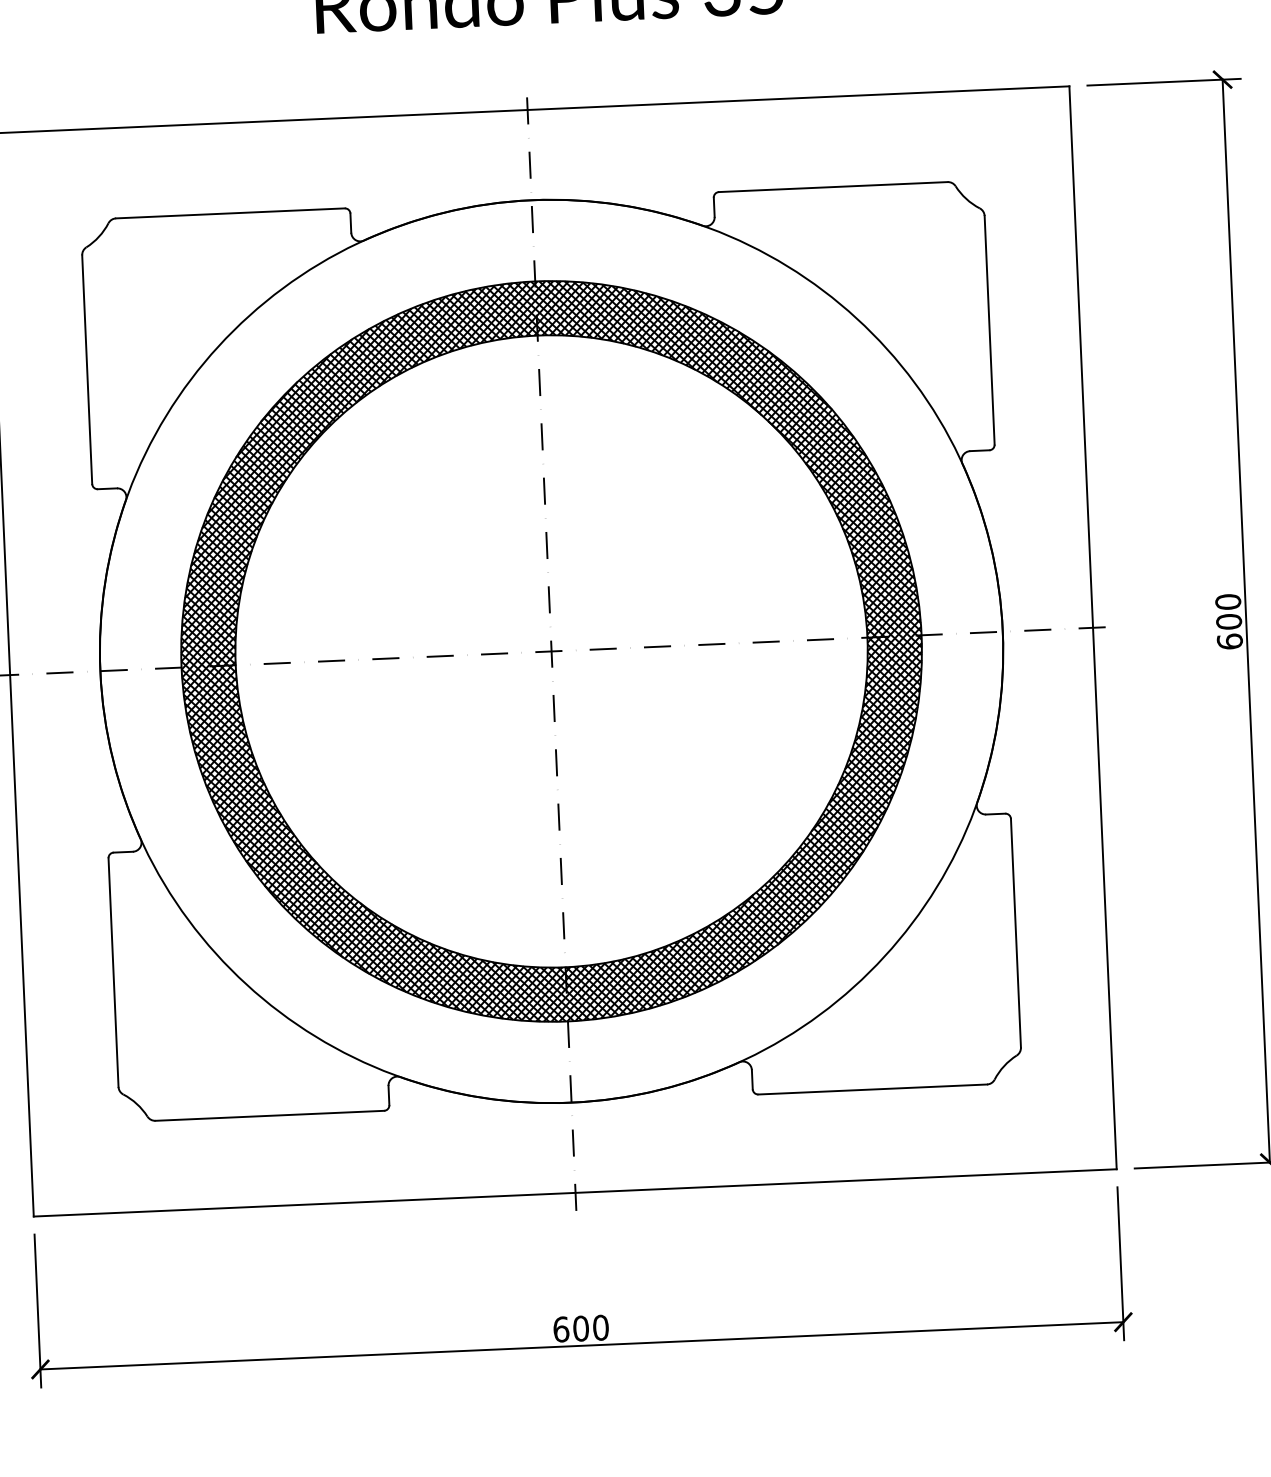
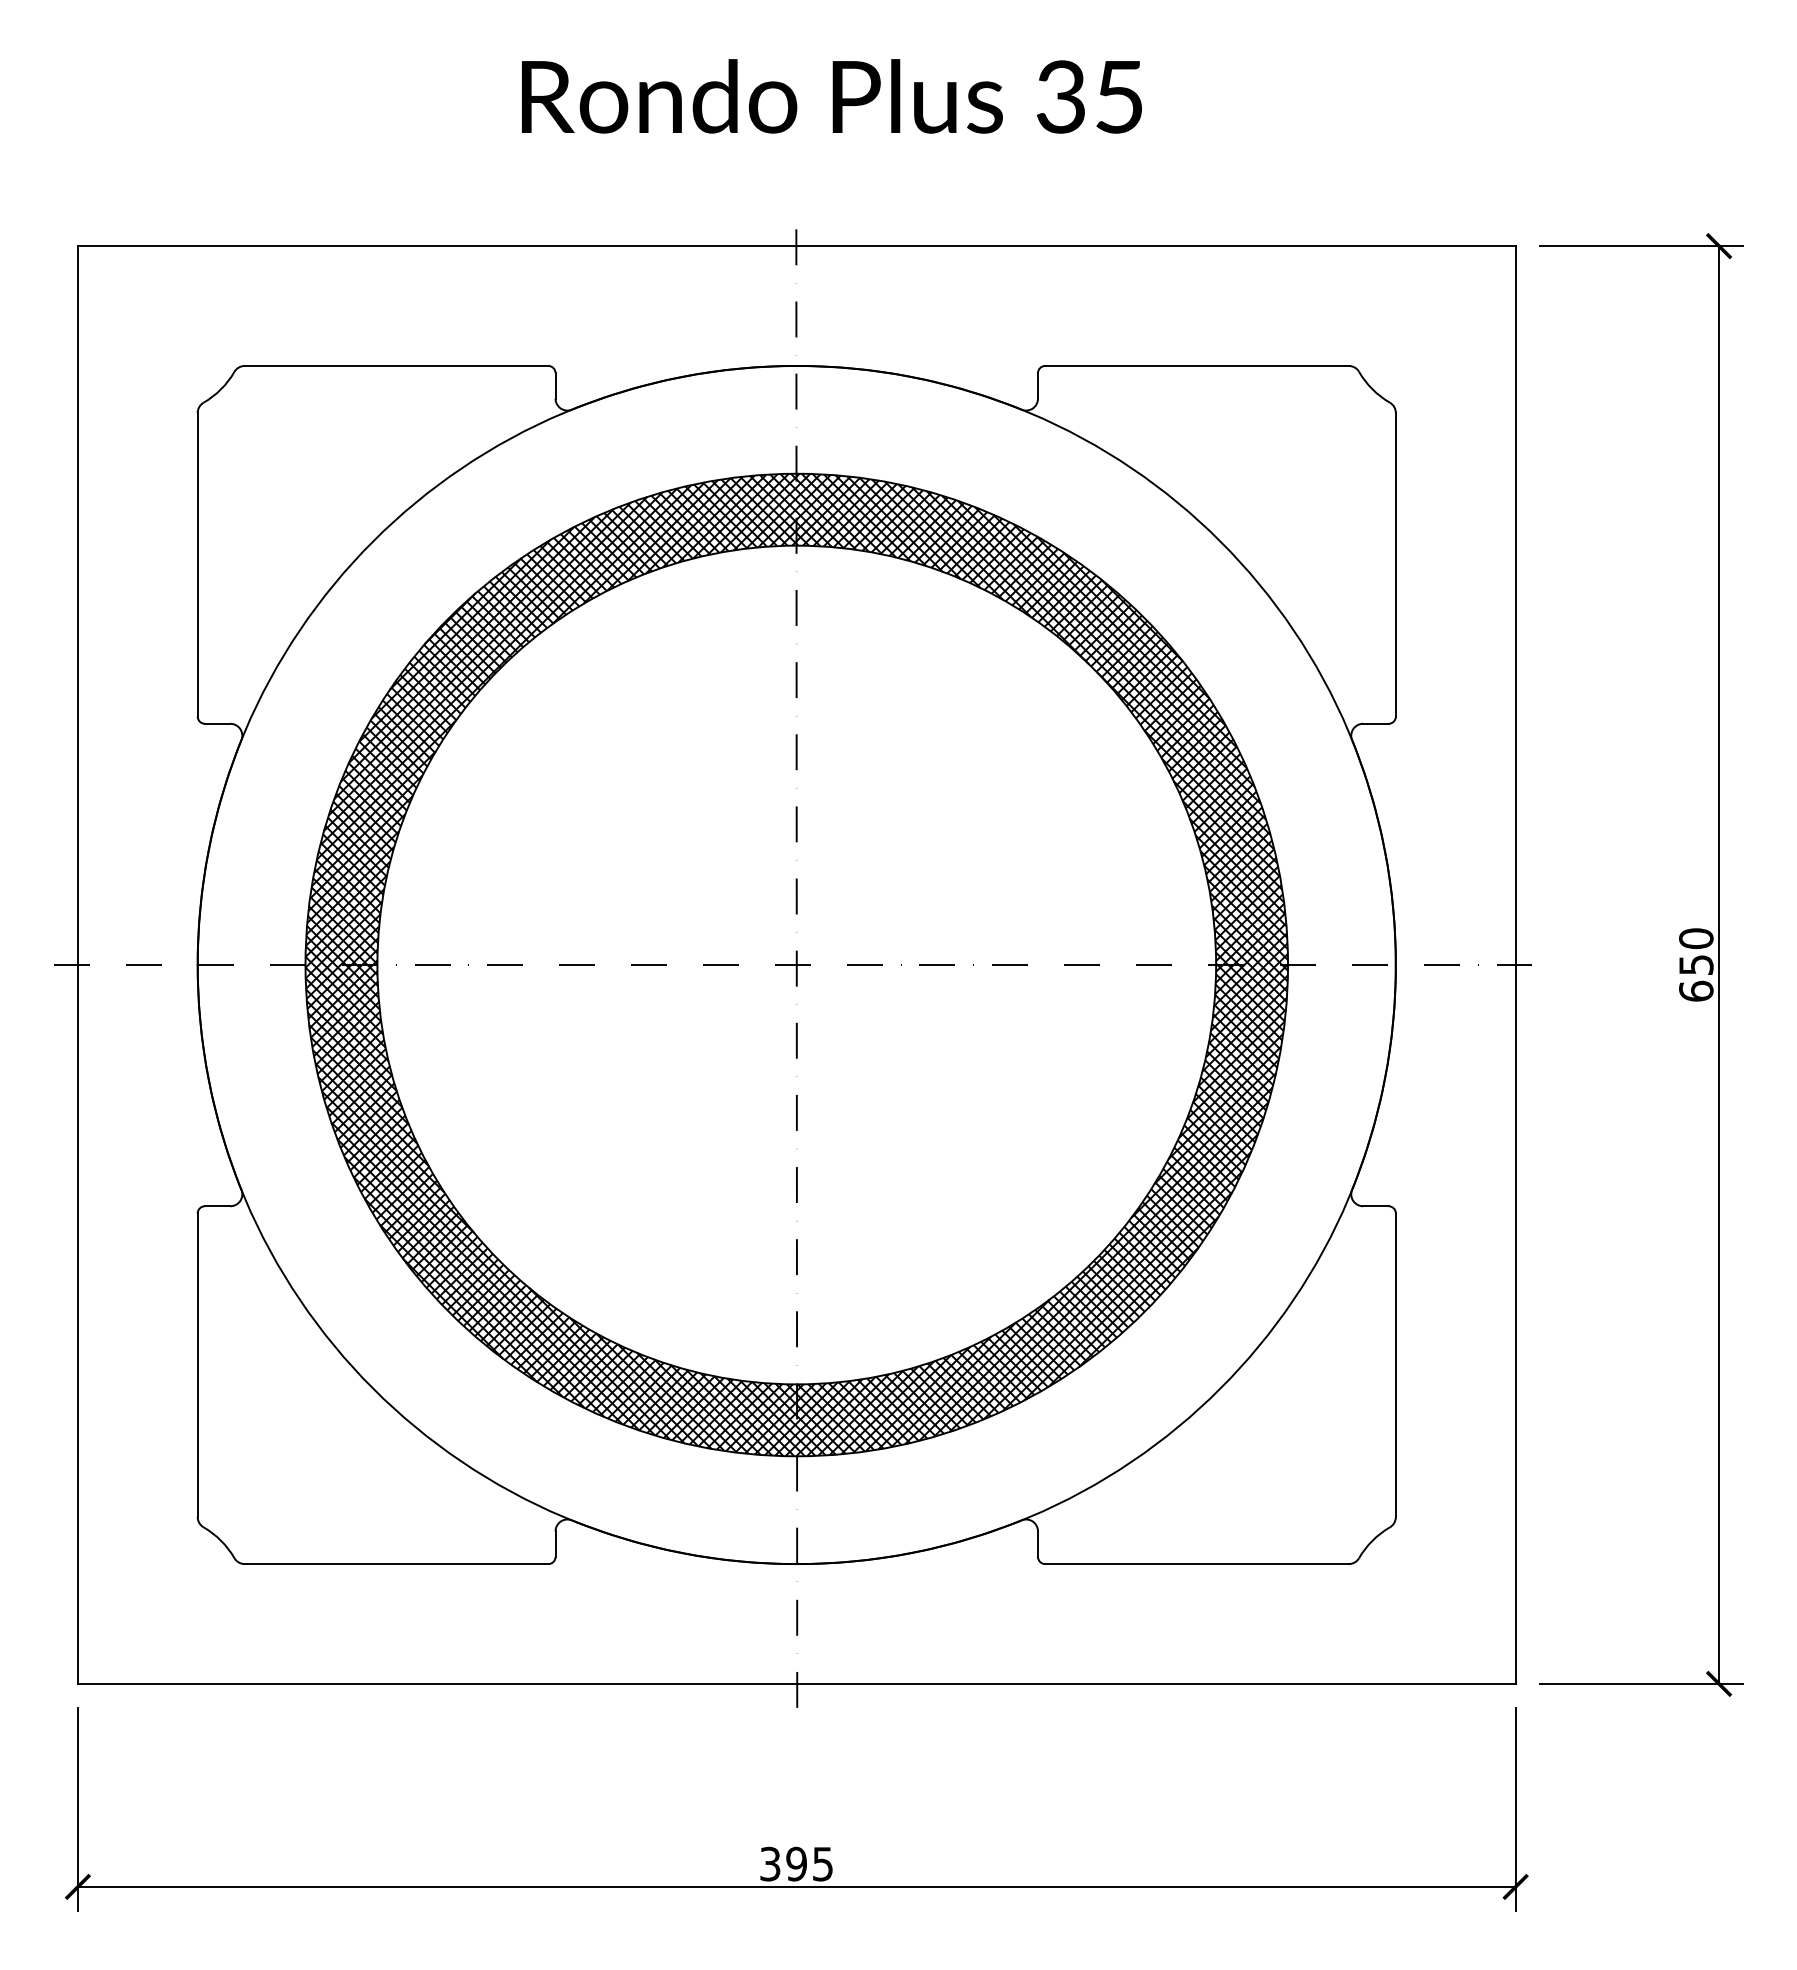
text: (1229, 621) -> (1696, 964), 600 -> 650
text: (580, 1328) -> (796, 1863), 600 -> 395

